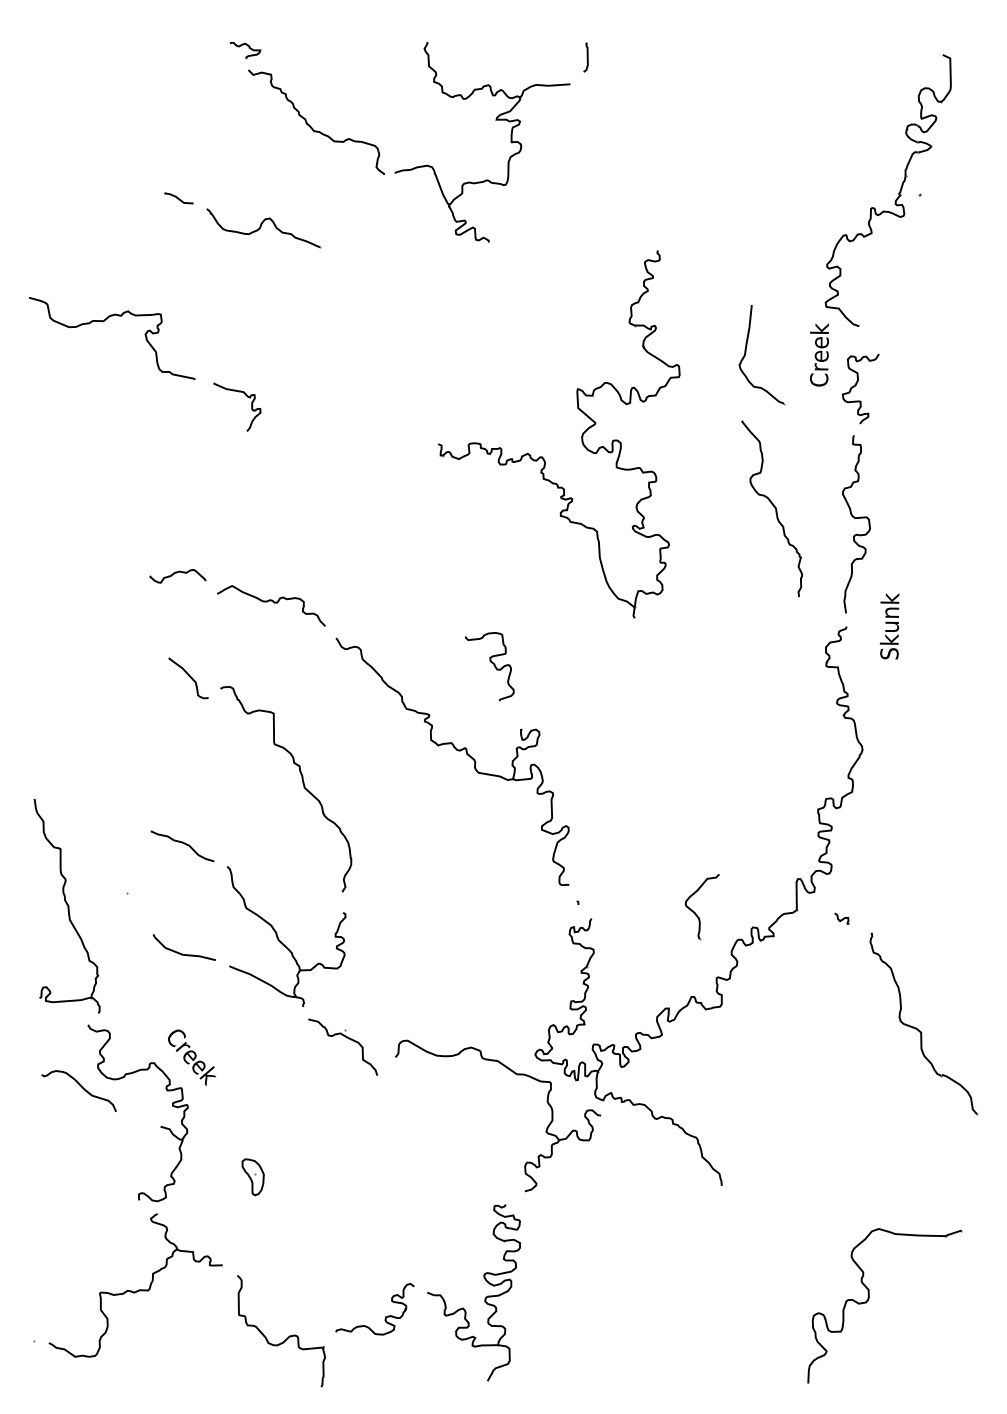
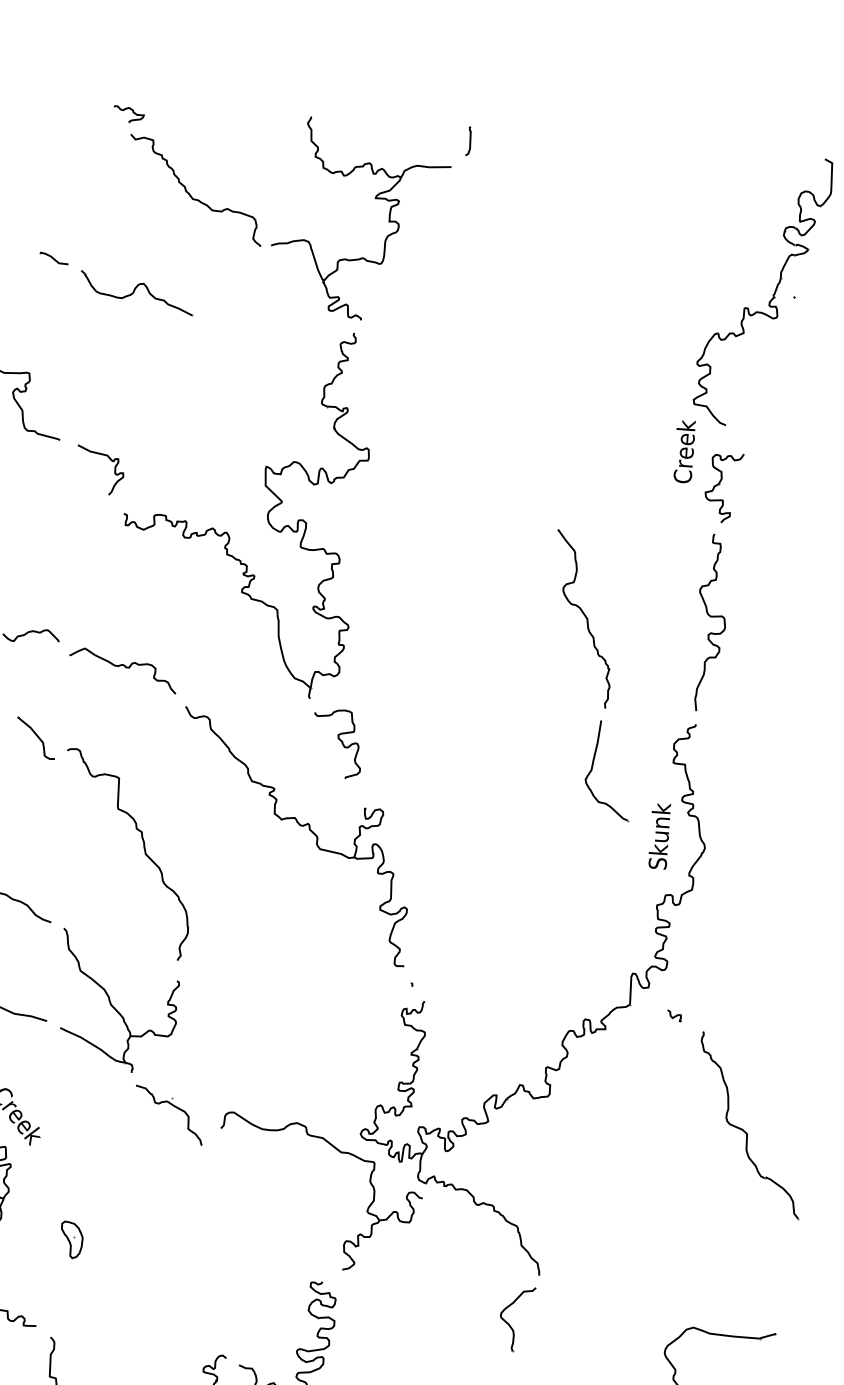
part: (746, 353) -> (593, 768), moved
part: (581, 434) -> (267, 512), moved
part: (771, 508) -> (582, 618), moved
text: (889, 626) -> (659, 836), moved
part: (695, 912) -> (510, 1324), moved

